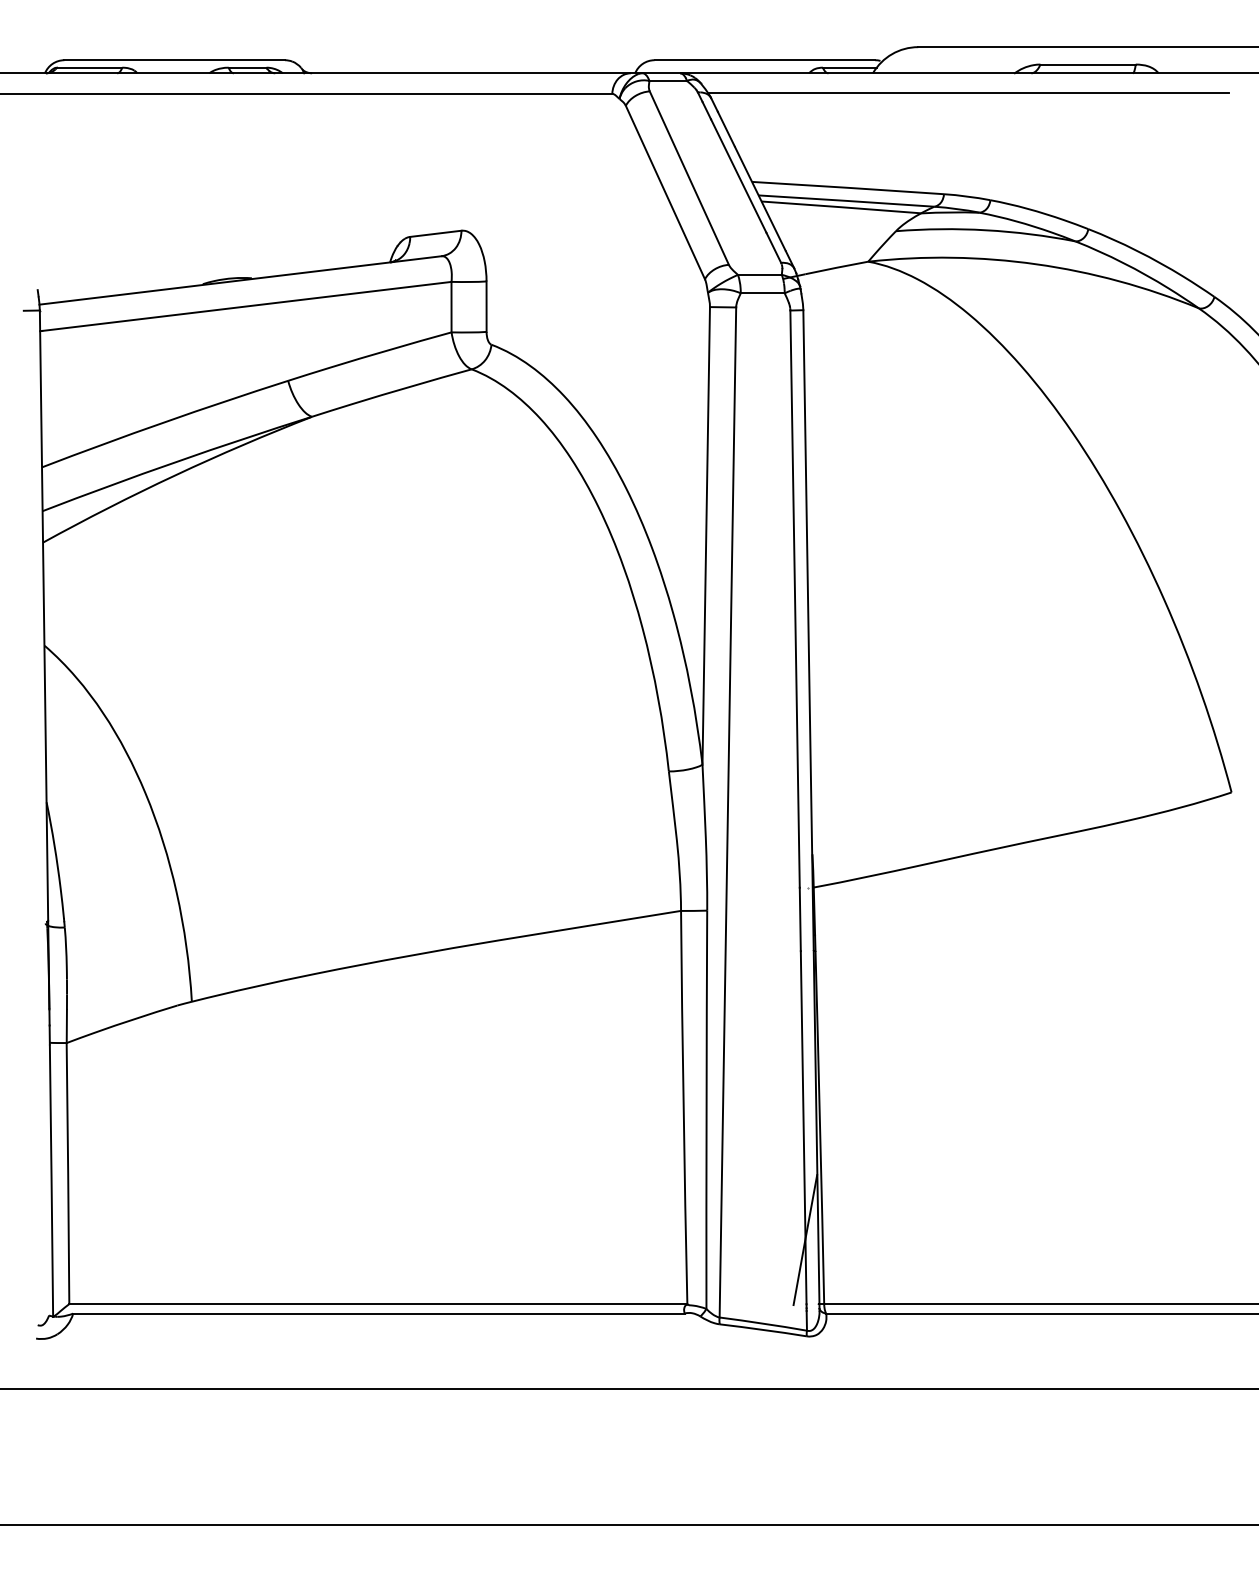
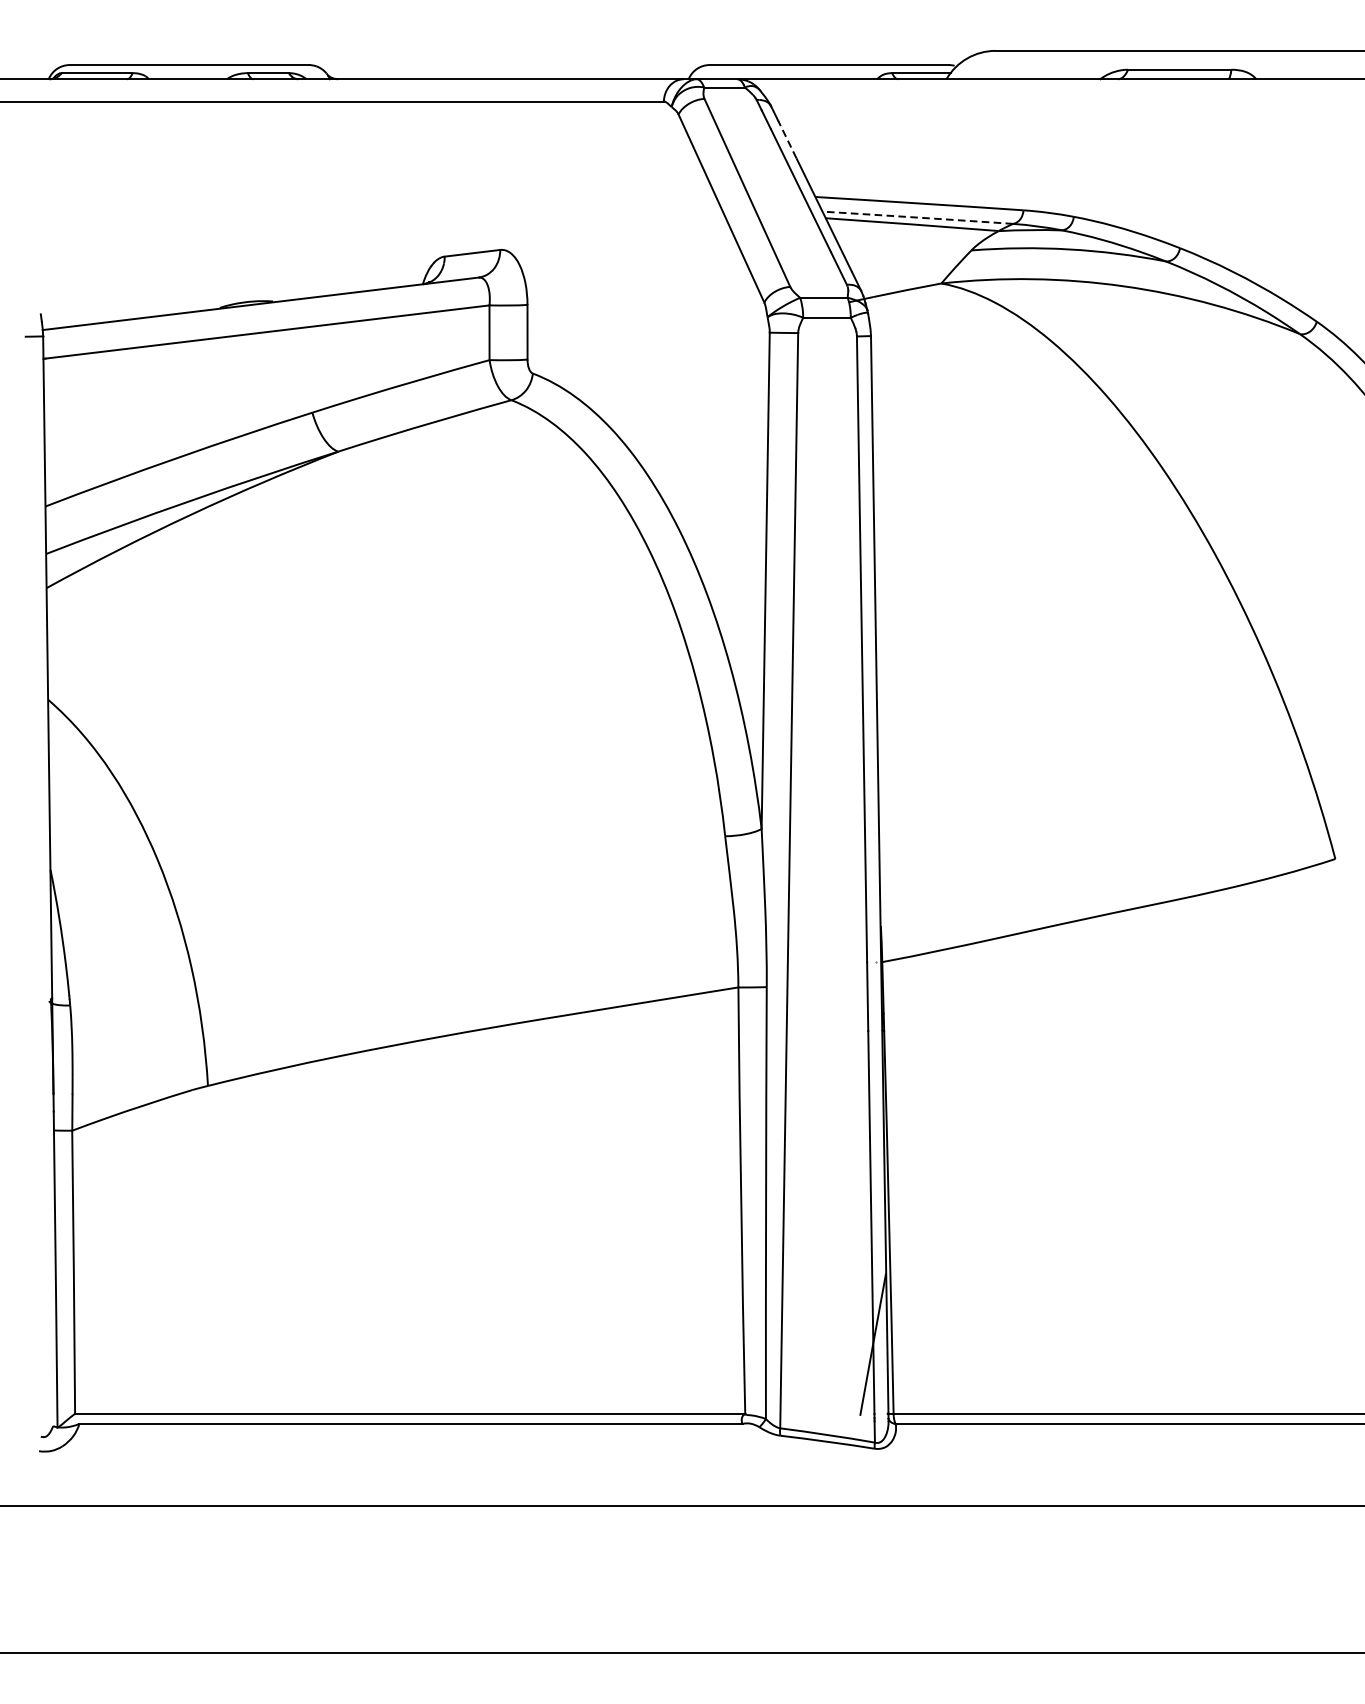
line: (968, 93) -> (1050, 101), removed
line: (726, 128) -> (787, 139), solid -> dashed
arc: (846, 200) -> (917, 217), solid -> dashed

